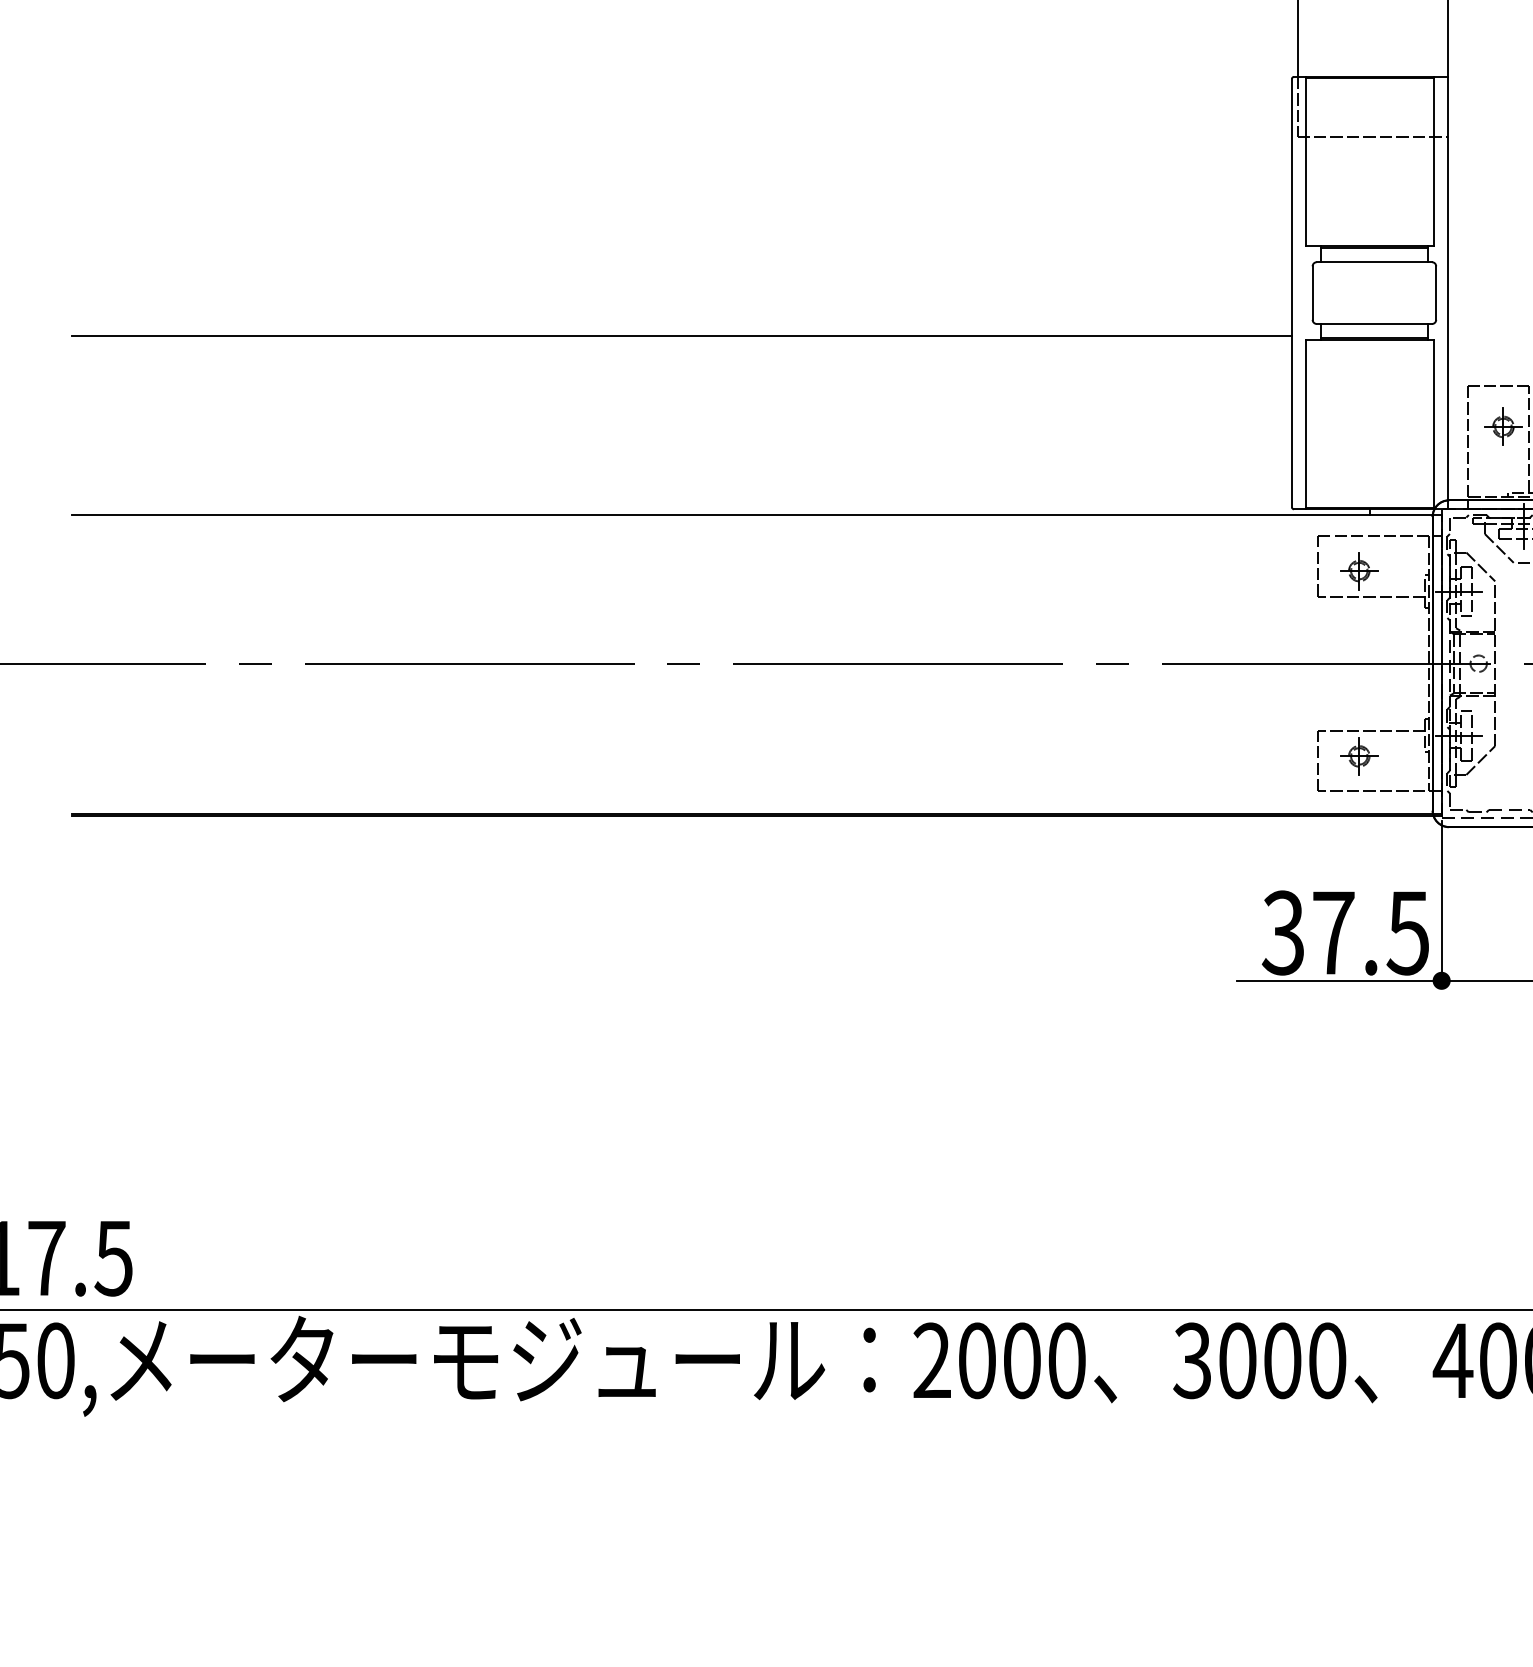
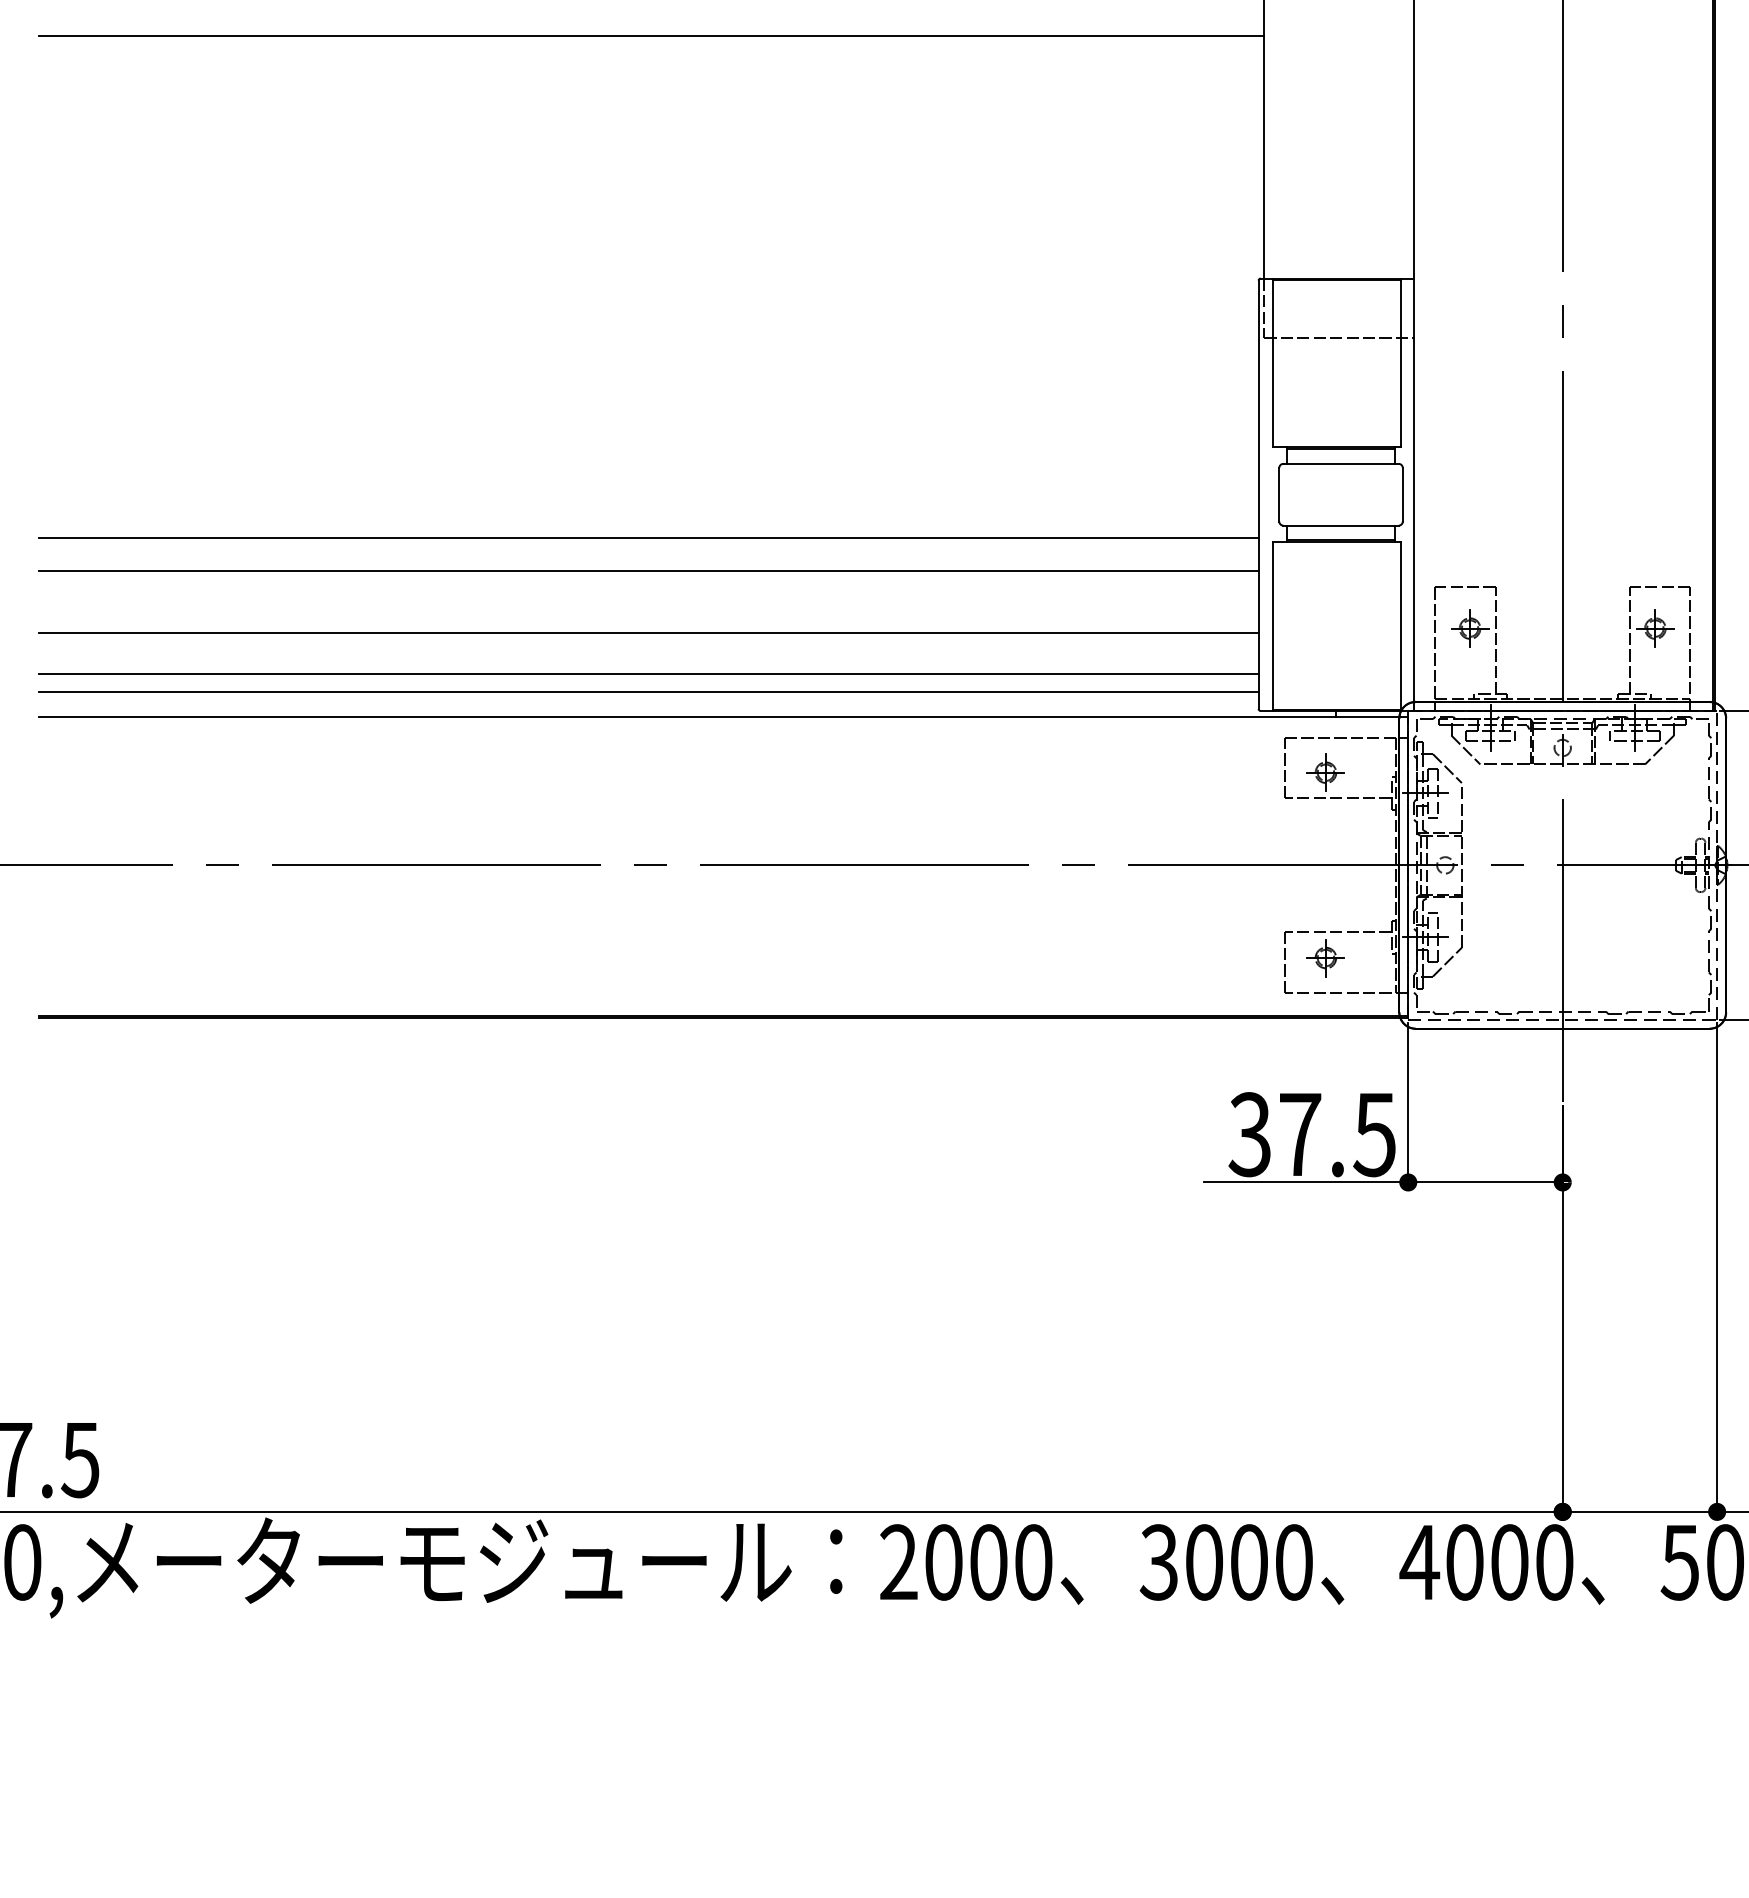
line: (681, 368) -> (648, 570), added
line: (681, 430) -> (648, 632), added
line: (681, 471) -> (648, 673), added
line: (681, 490) -> (648, 692), added

